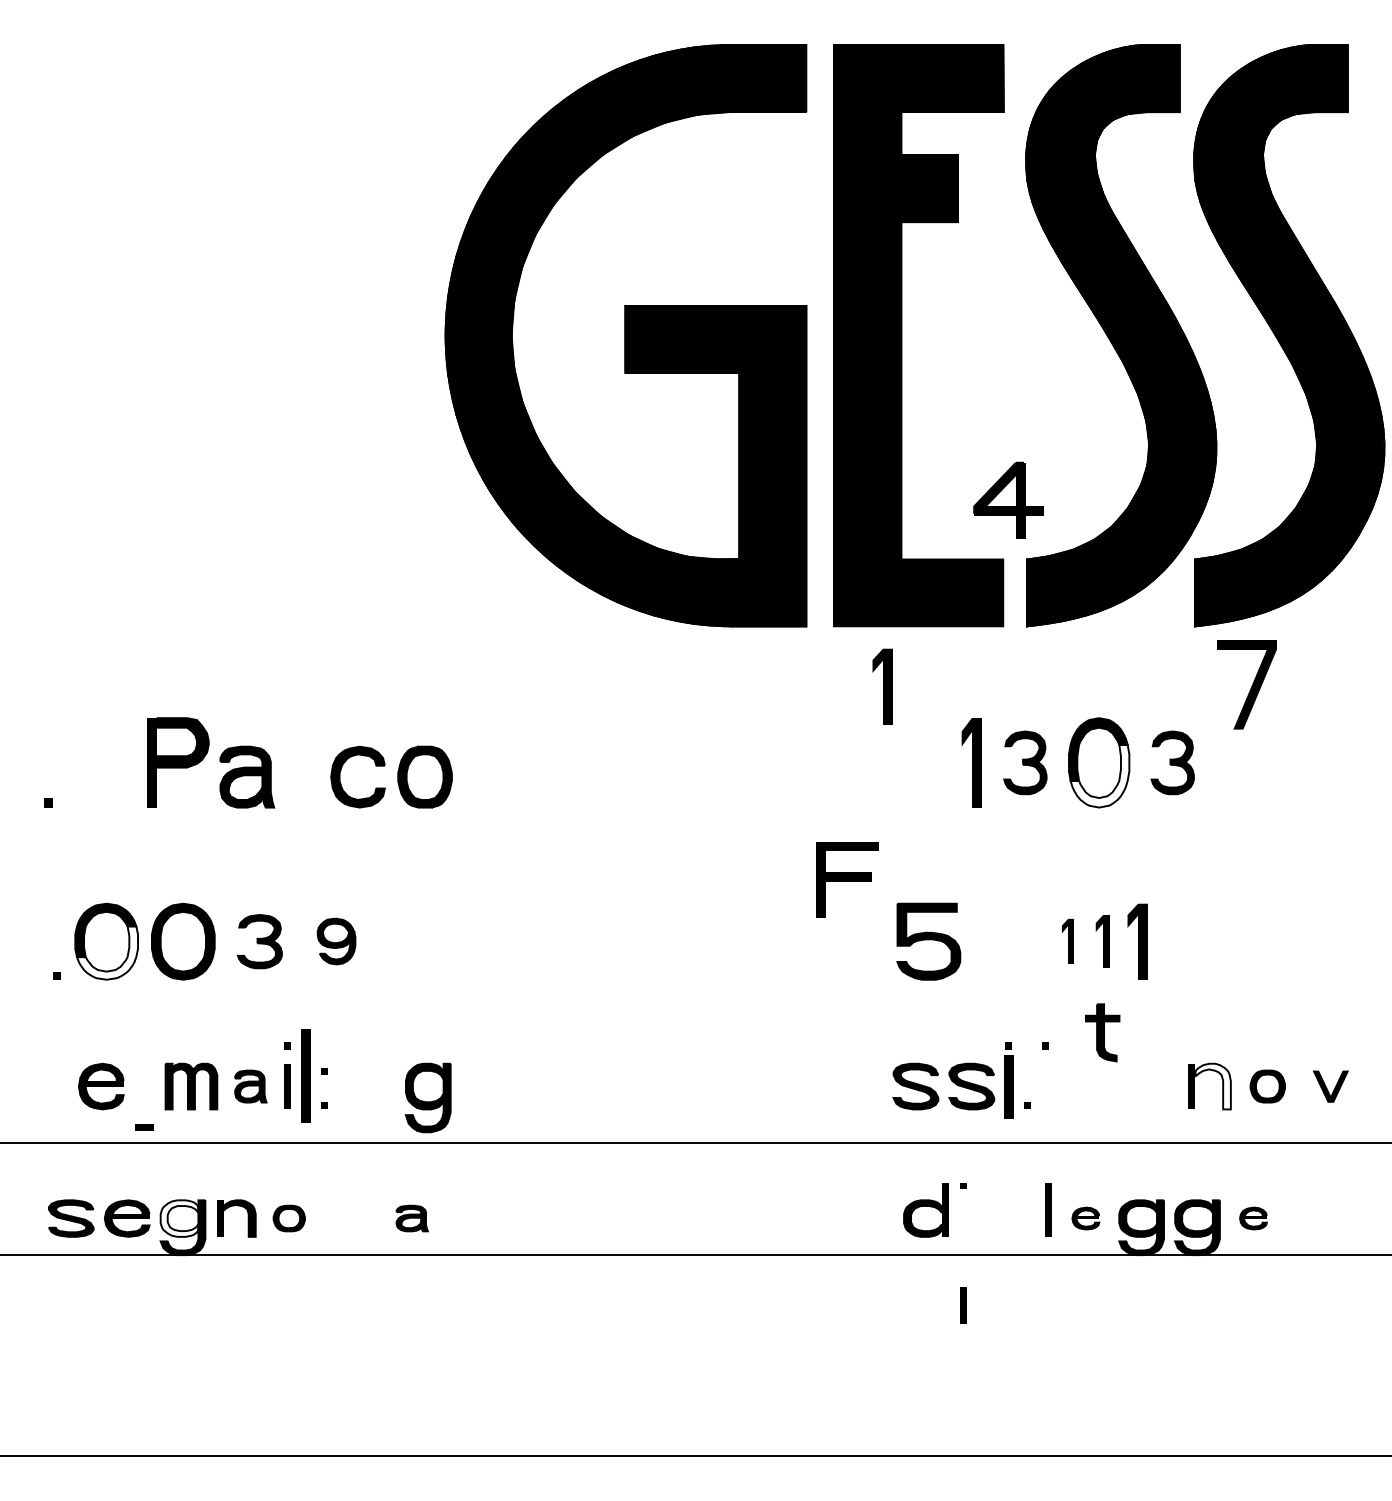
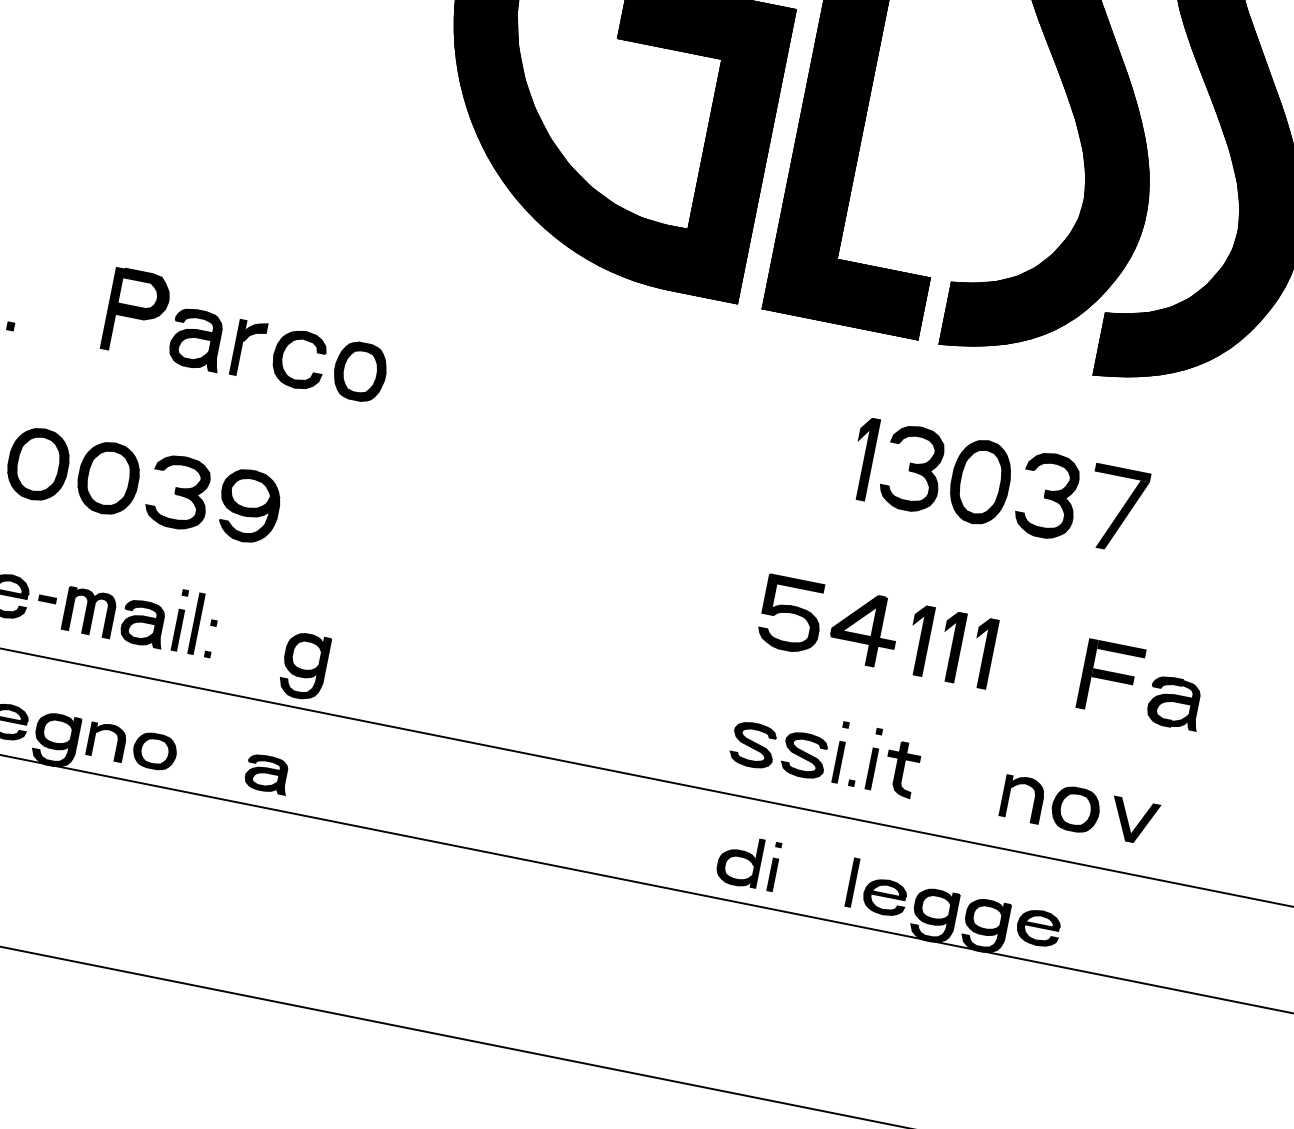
part: (1008, 499) -> (864, 628), moved
part: (1246, 684) -> (1115, 508), moved
part: (882, 686) -> (796, 372), removed
part: (1025, 762) -> (913, 468), size x1.43
part: (1172, 762) -> (1047, 495), size x1.43
fill: (1099, 775) -> (978, 493), added
part: (295, 776) -> (241, 347), added
part: (847, 879) -> (1111, 678), moved
part: (259, 941) -> (178, 492), size x1.43
part: (336, 941) -> (249, 506), size x1.67
part: (1067, 941) -> (918, 640), size x1.67
part: (1102, 941) -> (950, 646), size x1.43
fill: (107, 952) -> (37, 474), added
part: (1349, 953) -> (1175, 702), added
part: (1102, 1032) -> (901, 769), moved
part: (306, 1075) -> (197, 623), size x0.71
part: (250, 1086) -> (143, 623), size x1.43
part: (1008, 1086) -> (838, 762), size x0.71
part: (1045, 1086) -> (872, 768), added
fill: (1212, 1086) -> (1025, 799), added
part: (1267, 1086) -> (1075, 809), size x1.43
part: (1330, 1086) -> (1133, 821), size x1.43
part: (144, 1127) -> (47, 599), moved
fill: (179, 1218) -> (54, 731), added
part: (289, 1218) -> (155, 751), size x1.43
part: (412, 1218) -> (267, 773), size x1.43
part: (1085, 1218) -> (884, 897), size x1.67
part: (1253, 1218) -> (1038, 927), size x1.67
part: (963, 1305) -> (772, 874), moved

